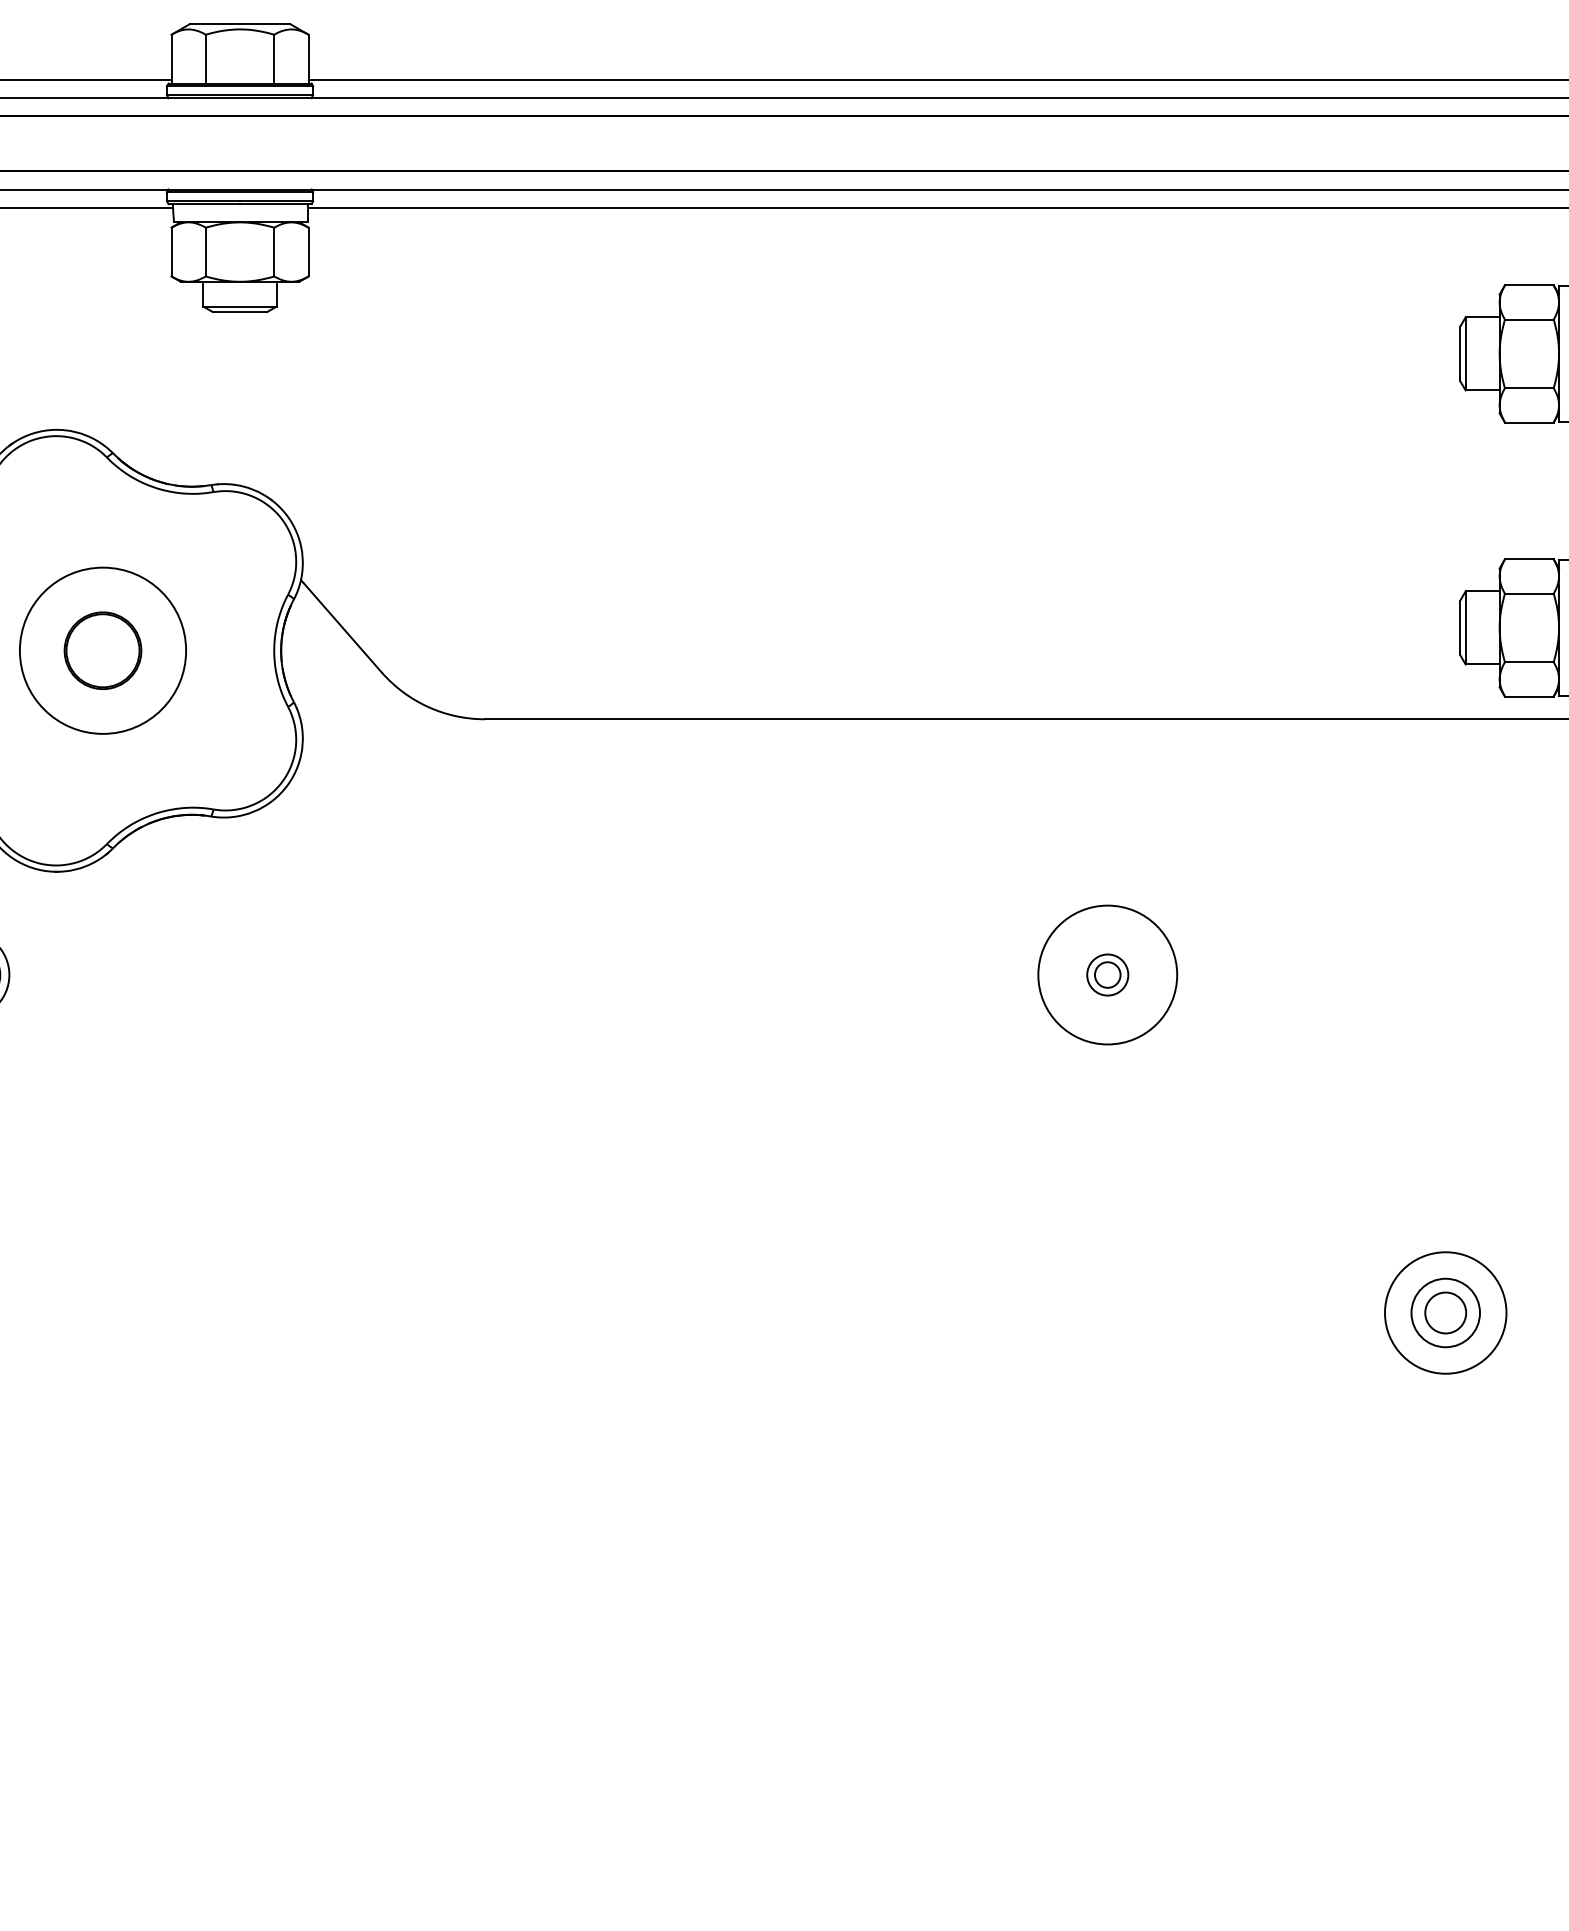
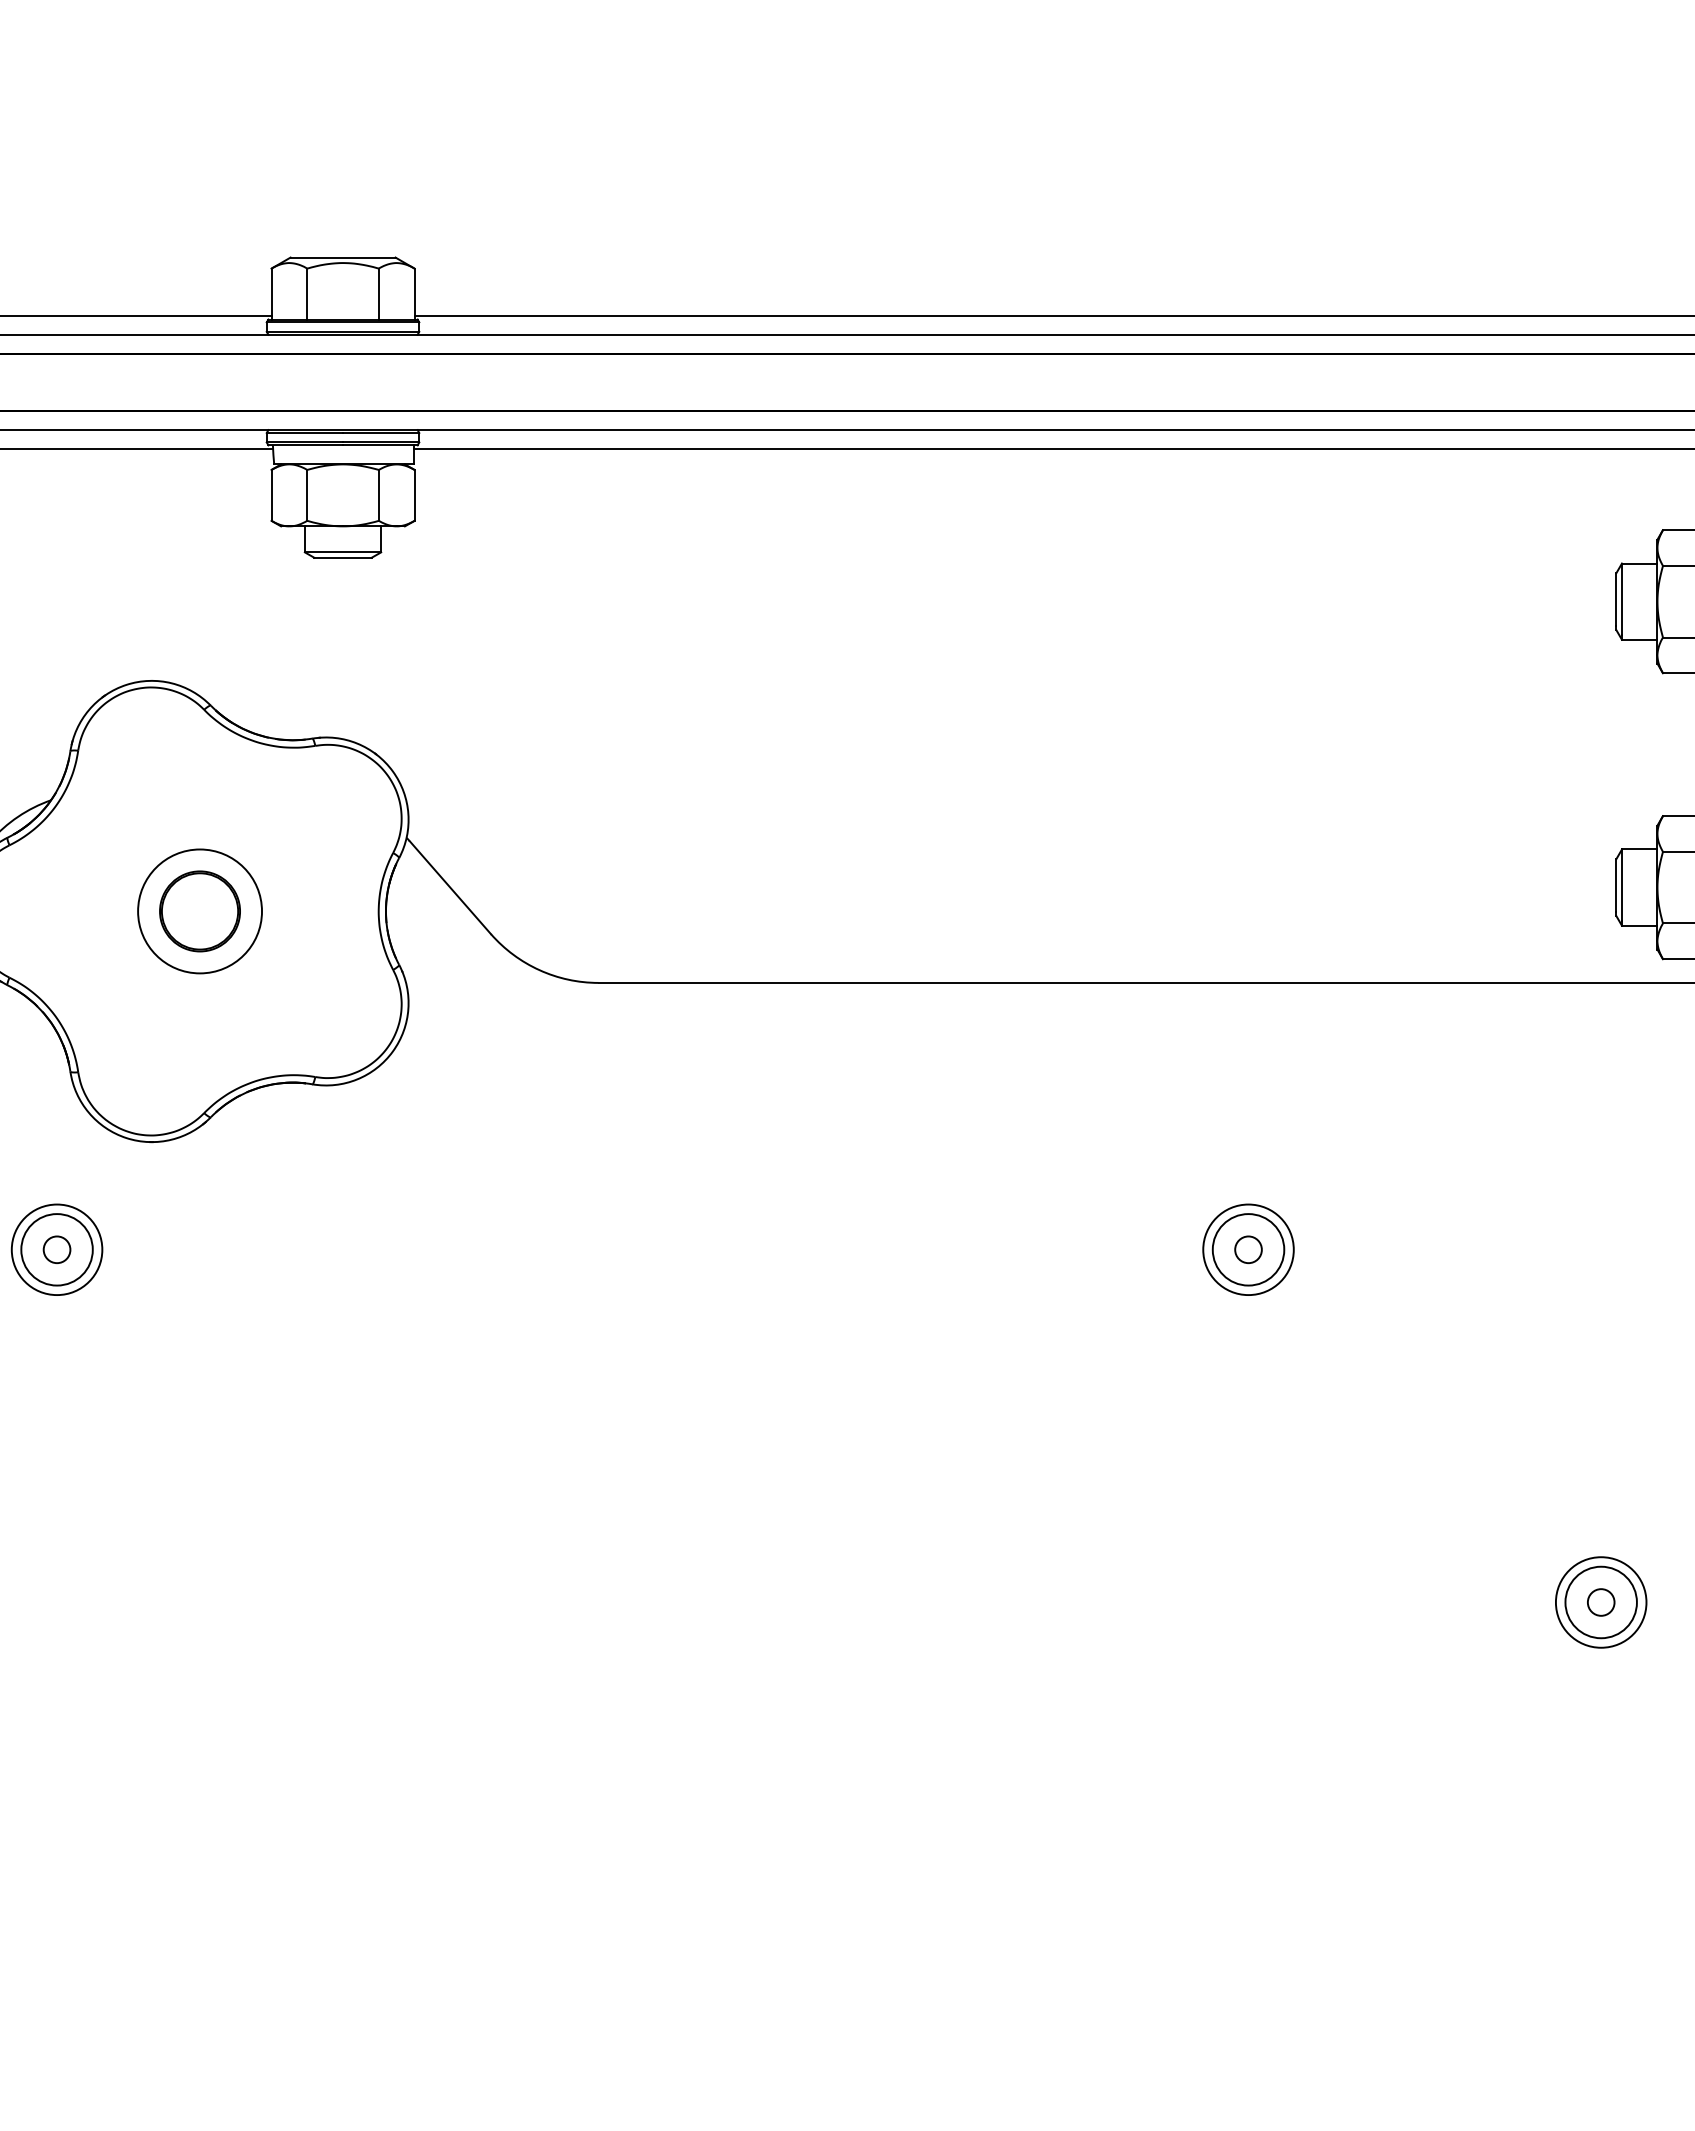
circle: (103, 650) -> (200, 911), size x0.71
circle: (1107, 974) -> (1248, 1249), size x0.62
circle: (1107, 974) -> (1248, 1249), size x1.67
circle: (1445, 1313) -> (1600, 1602), size x0.62
circle: (1445, 1313) -> (1600, 1602), size x0.71

